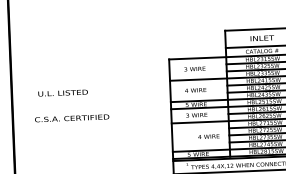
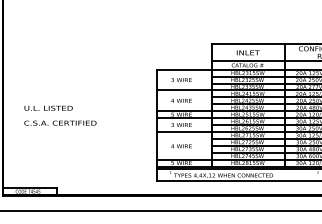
text: (62, 92) -> (48, 107), moved
text: (208, 136) -> (181, 146), moved

